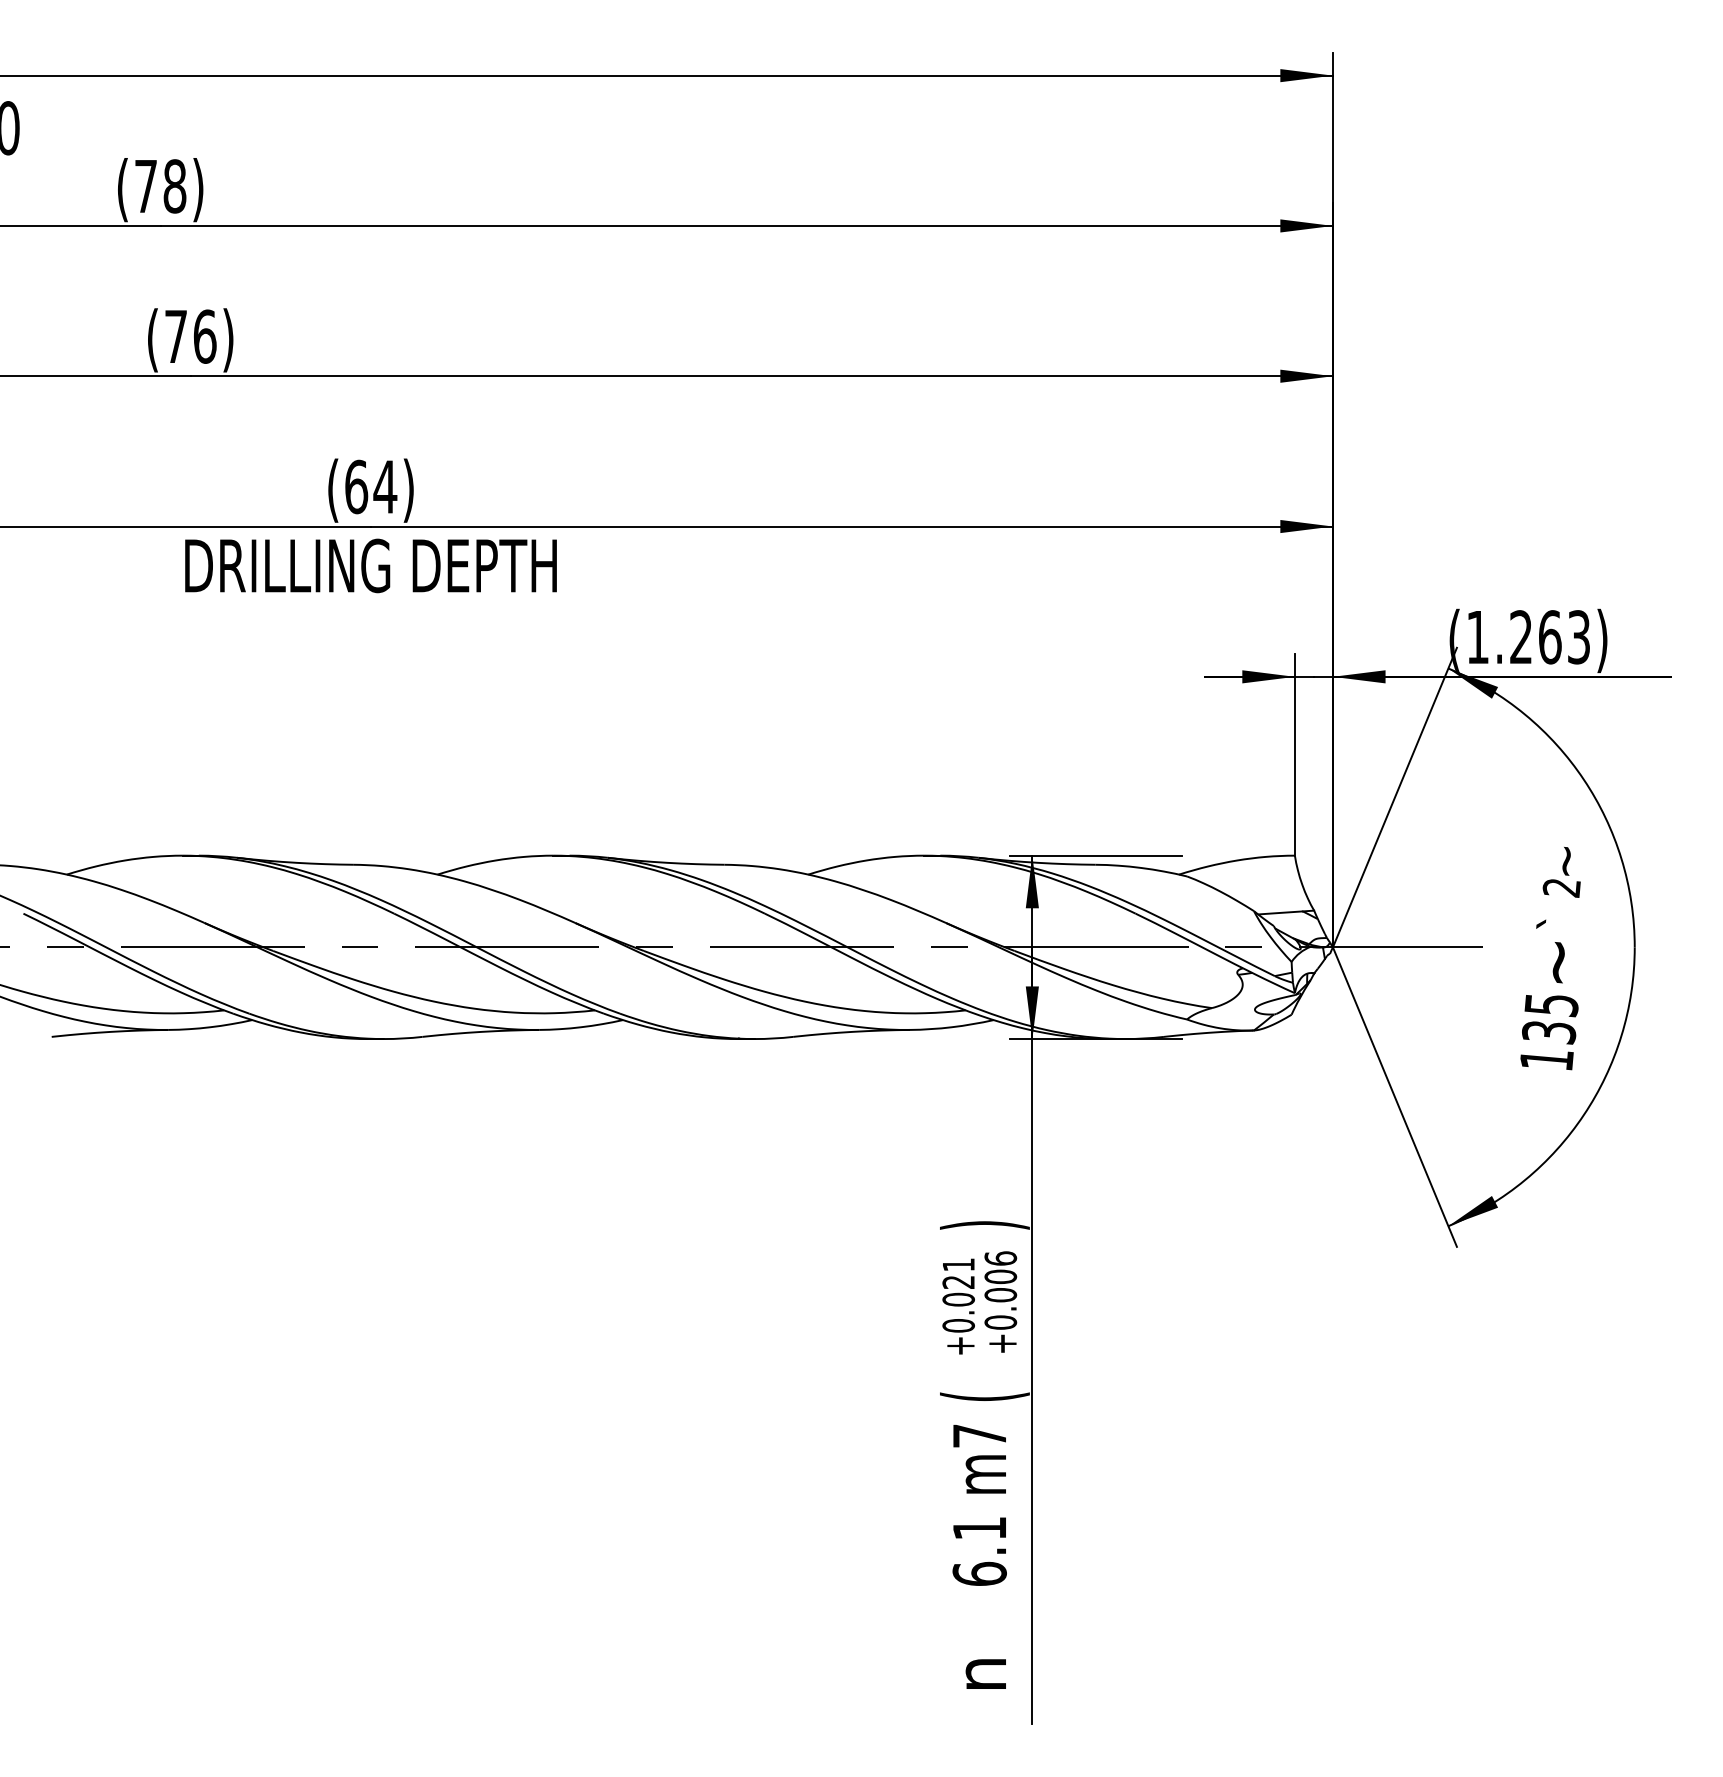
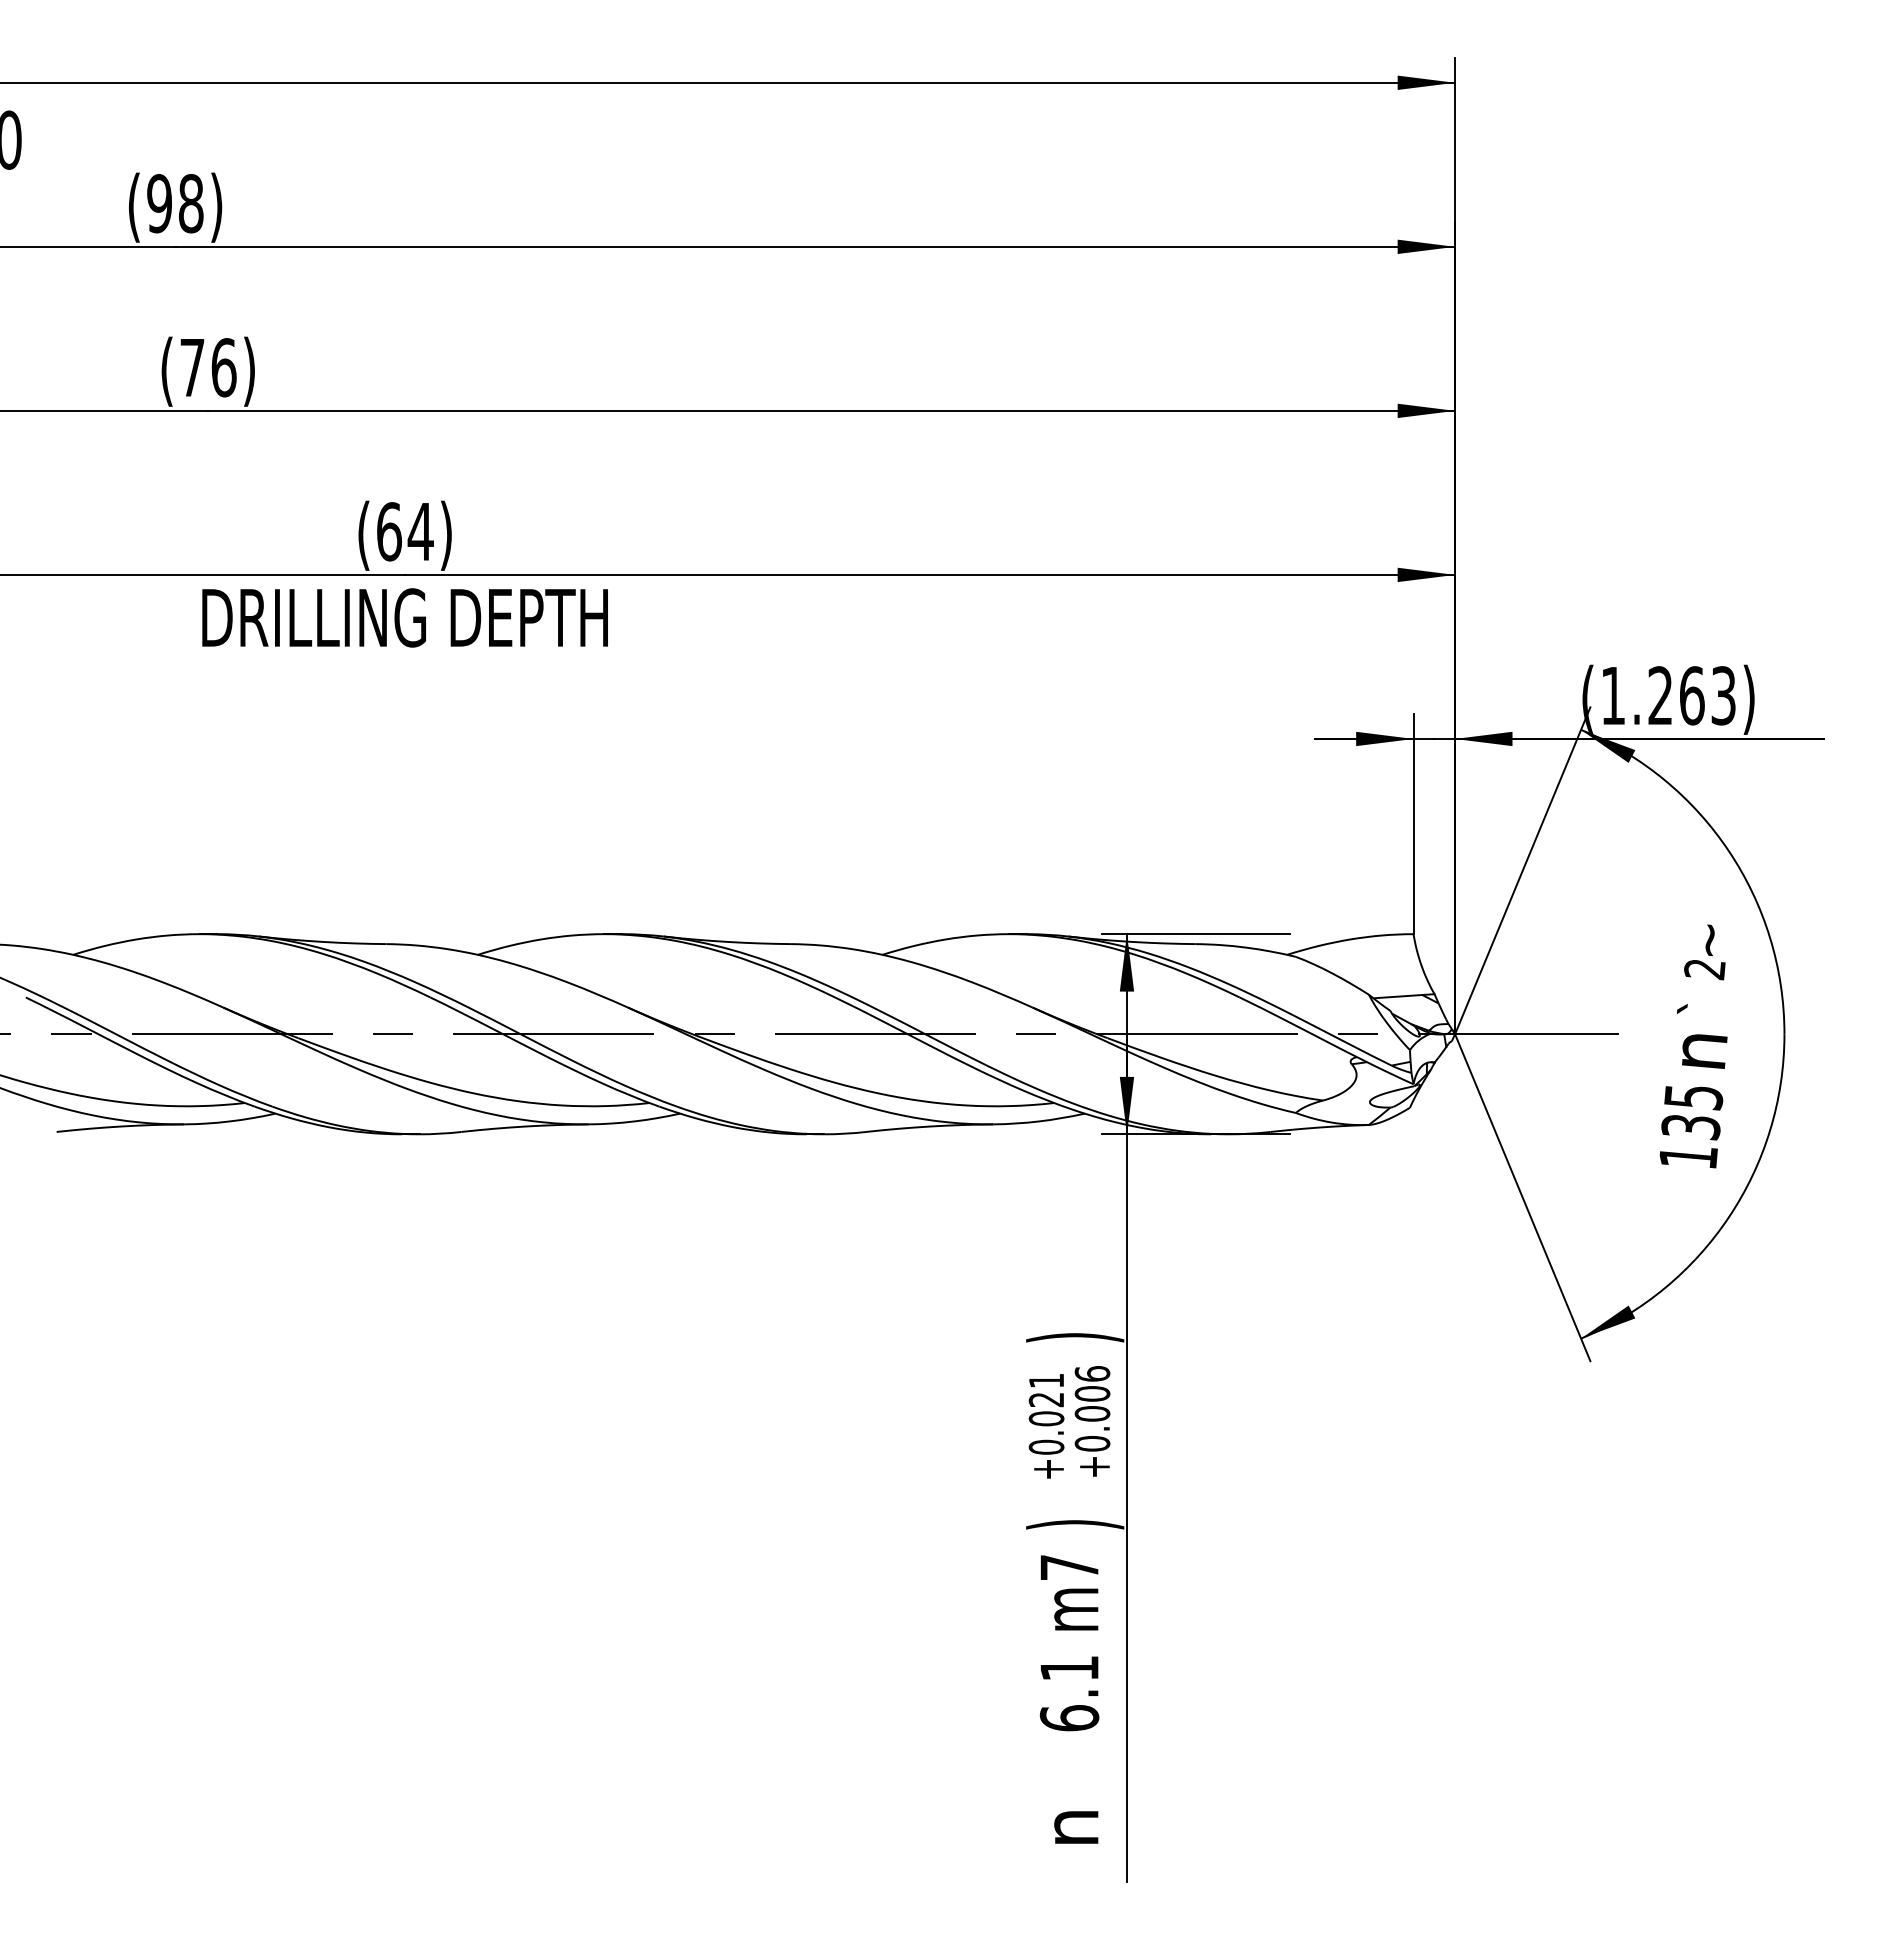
text: (145, 186) -> (159, 203), (78) -> (98)
text: (1561, 962) -> (1704, 1050), ~ -> n
text: (985, 1396) -> (1075, 1524), ( -> )

